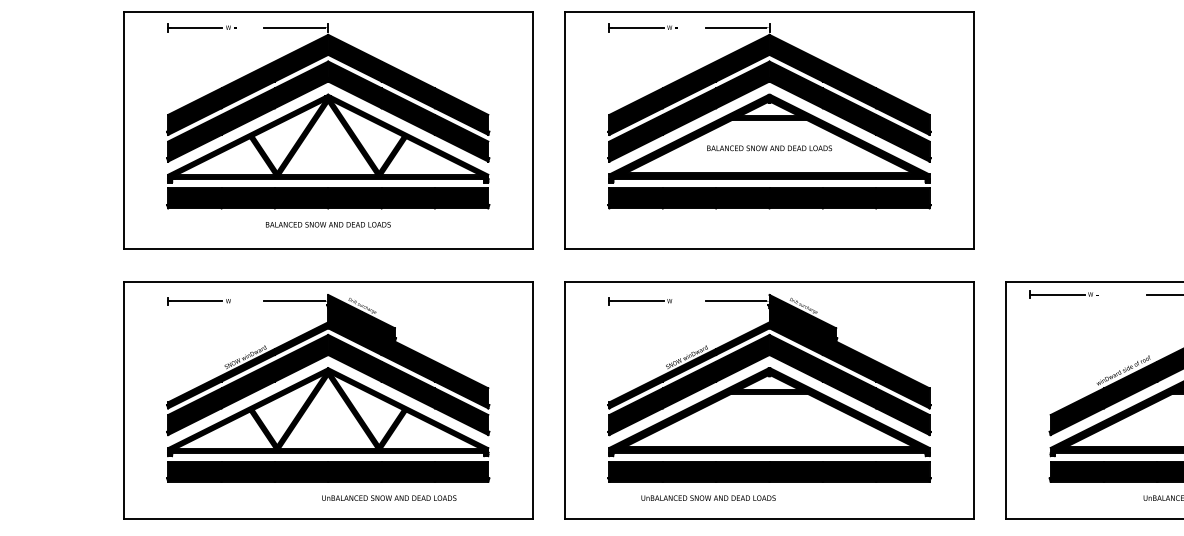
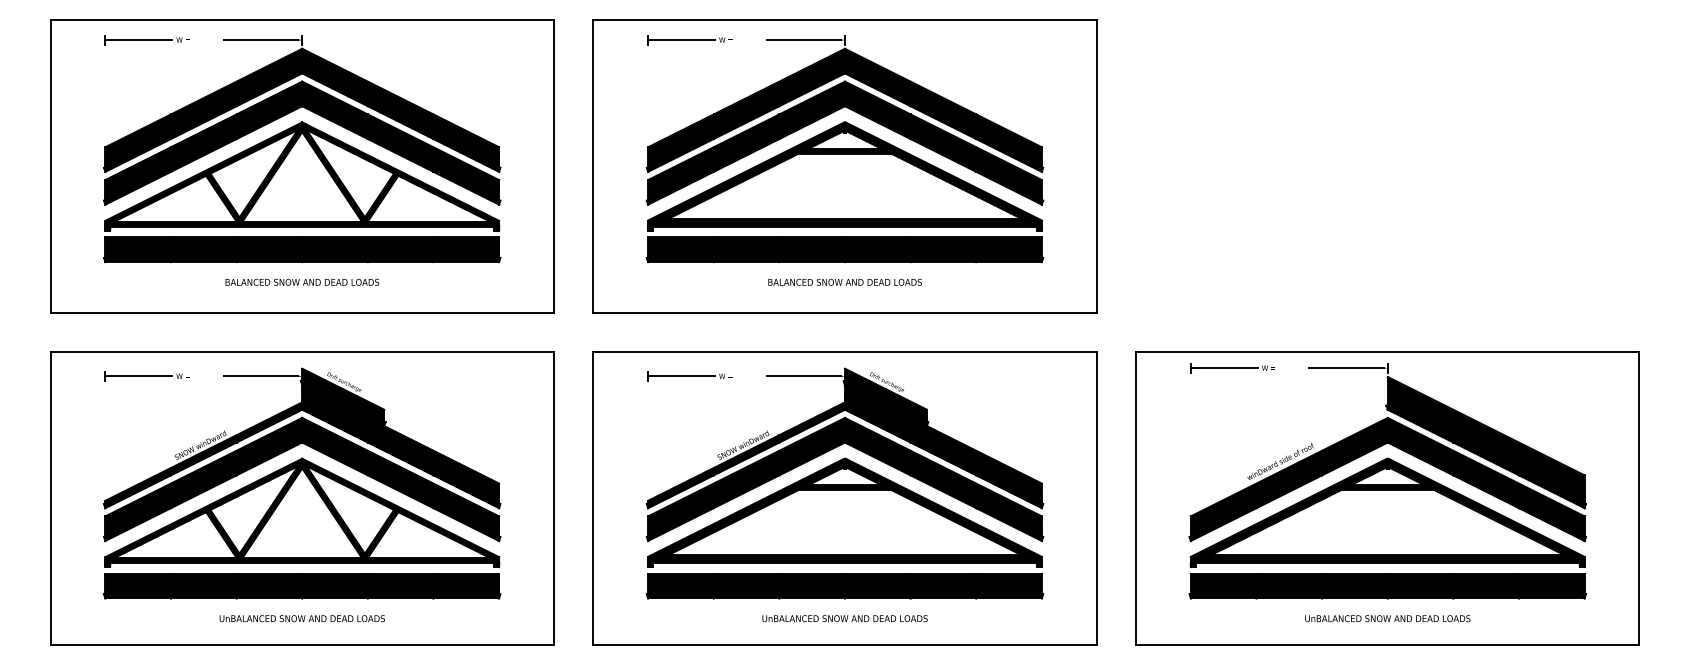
text: (769, 147) -> (844, 281), moved
part: (1064, 294) -> (1232, 368), moved
text: (388, 498) -> (301, 618), moved
text: (708, 498) -> (844, 618), moved

